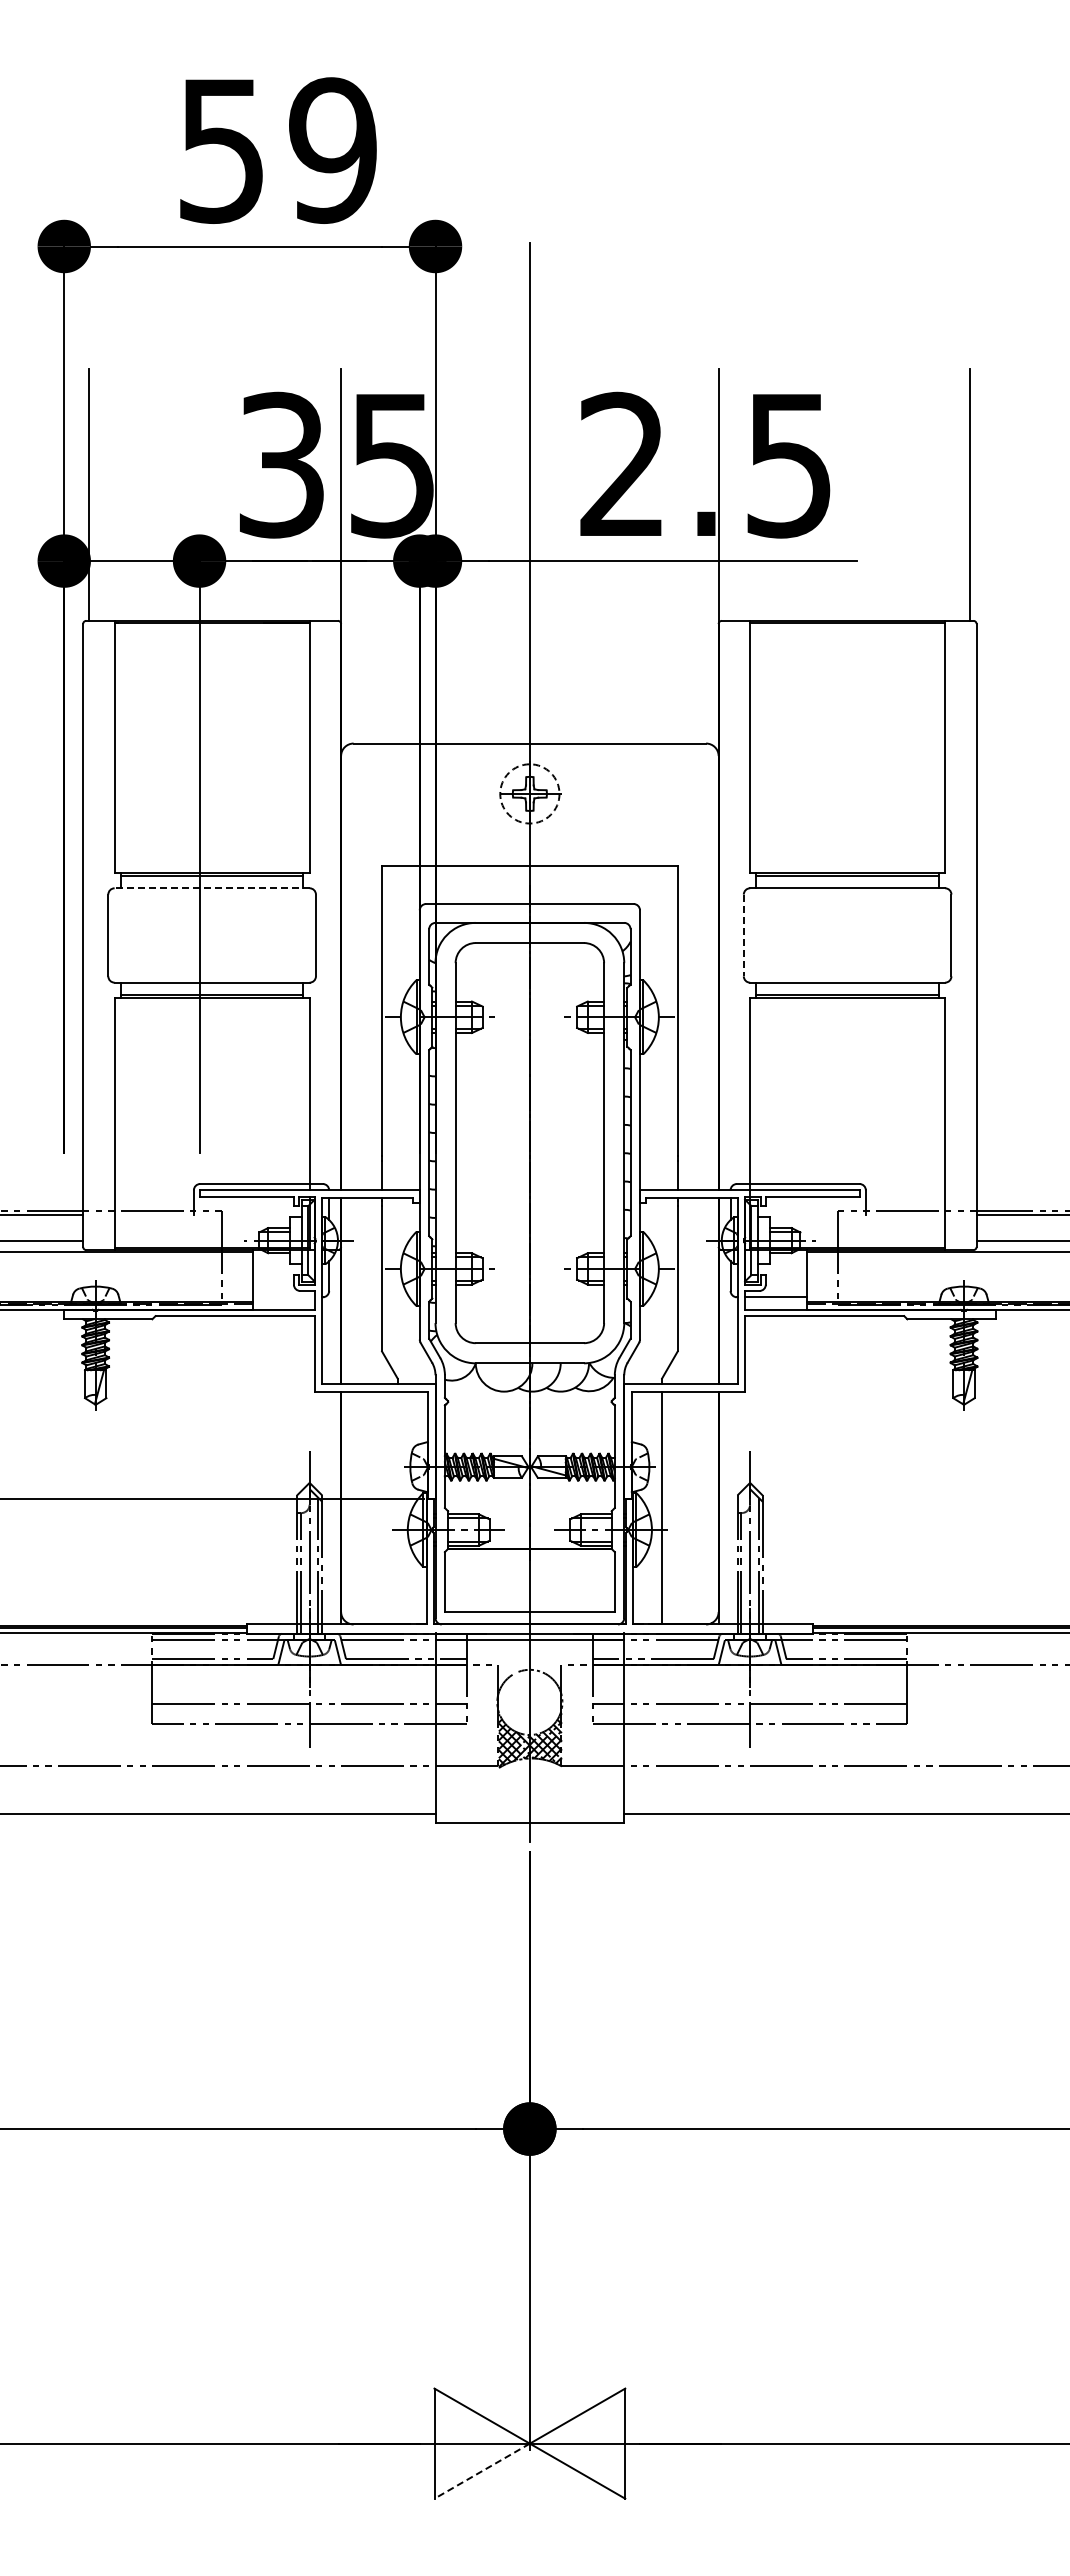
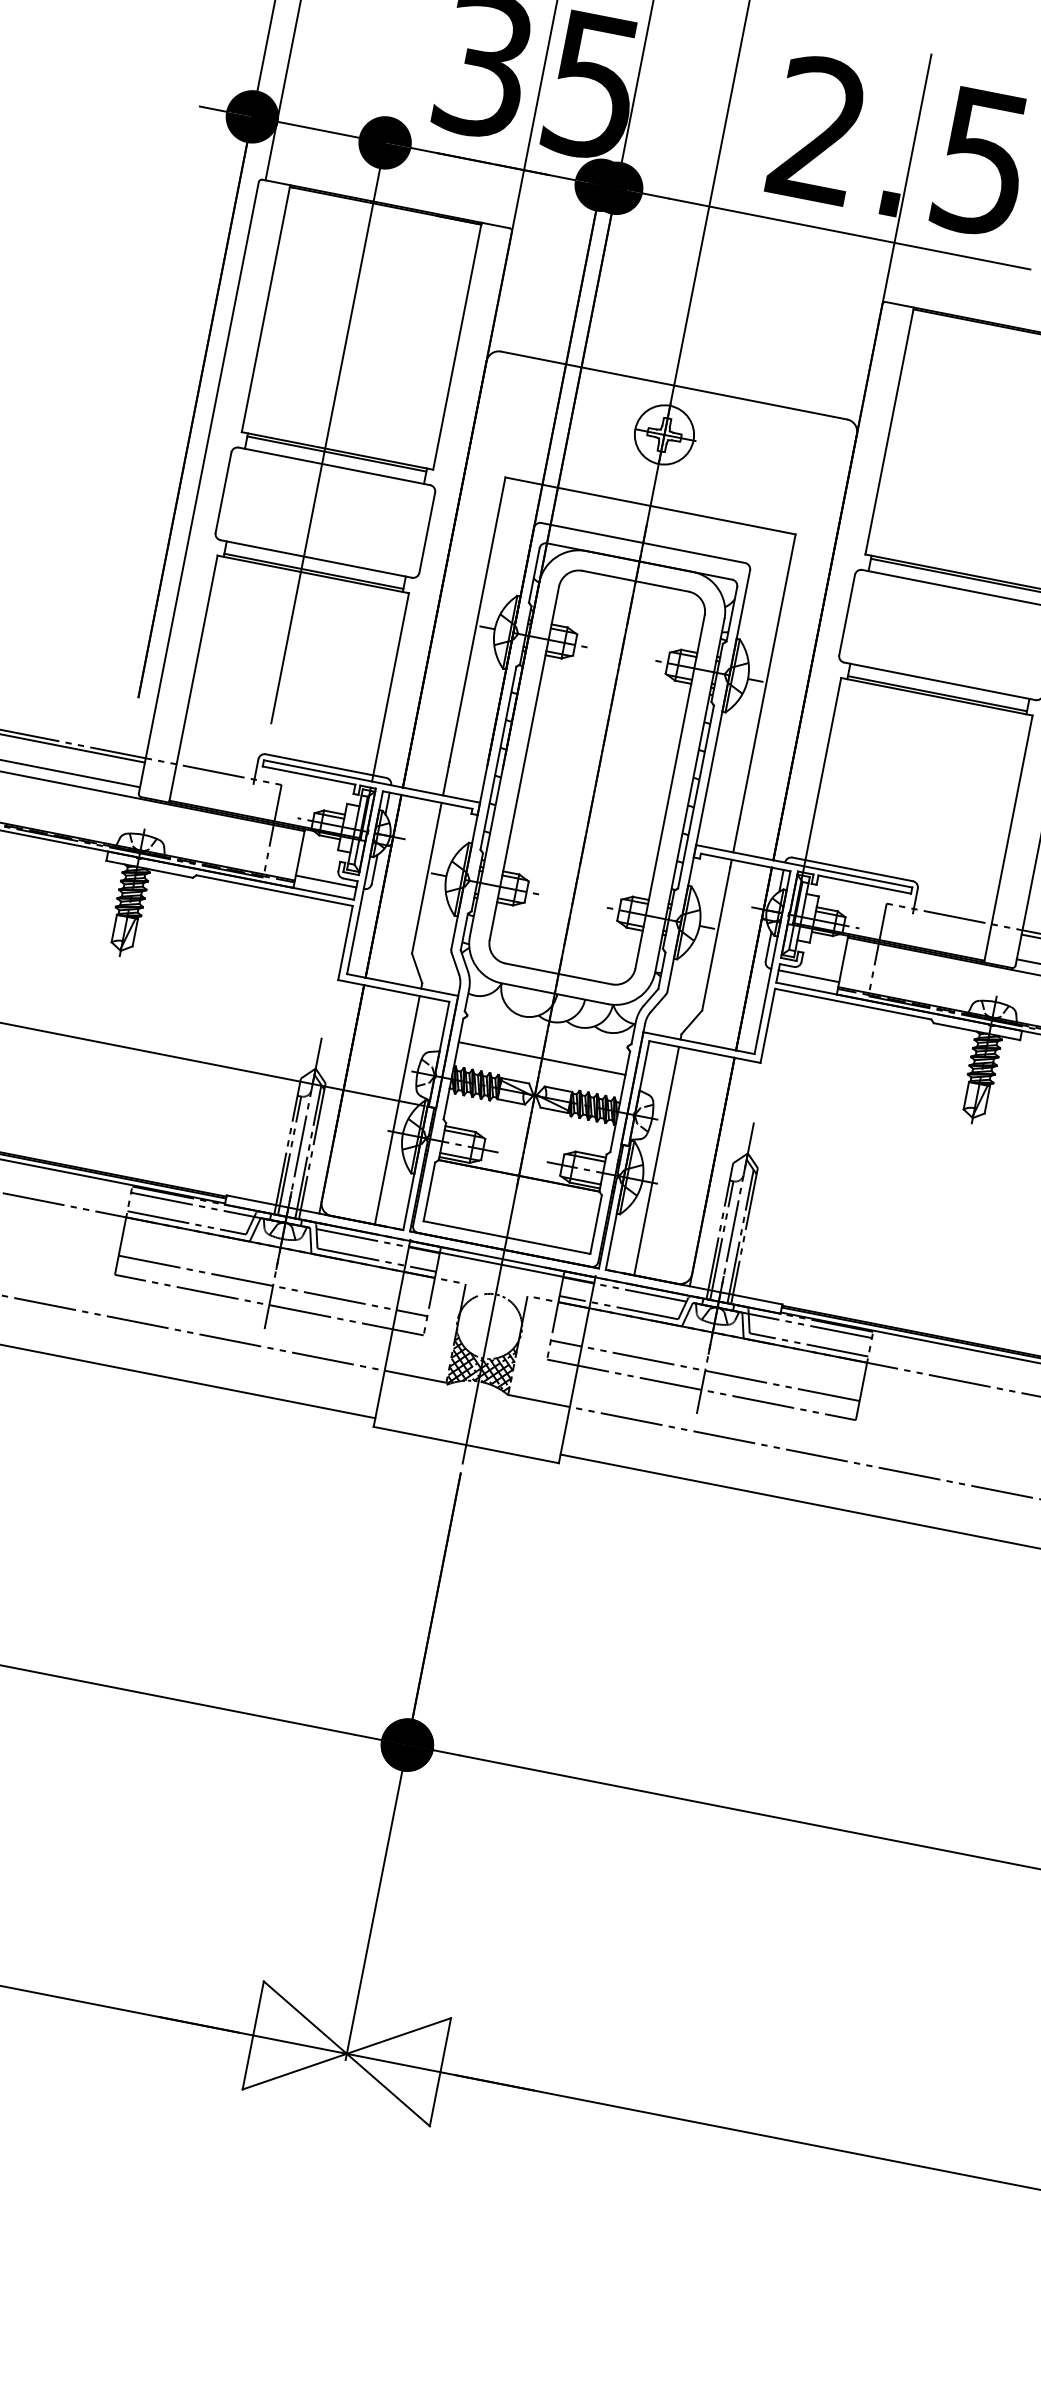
line: (23, 561) -> (212, 109), added
circle: (529, 793) -> (664, 434), dashed -> solid
line: (212, 888) -> (334, 466), dashed -> solid
line: (743, 935) -> (846, 615), dashed -> solid
line: (283, 1297) -> (325, 881), added
line: (529, 1429) -> (541, 1058), added
line: (397, 1507) -> (397, 1109), added
line: (481, 2471) -> (294, 2071), dashed -> solid

